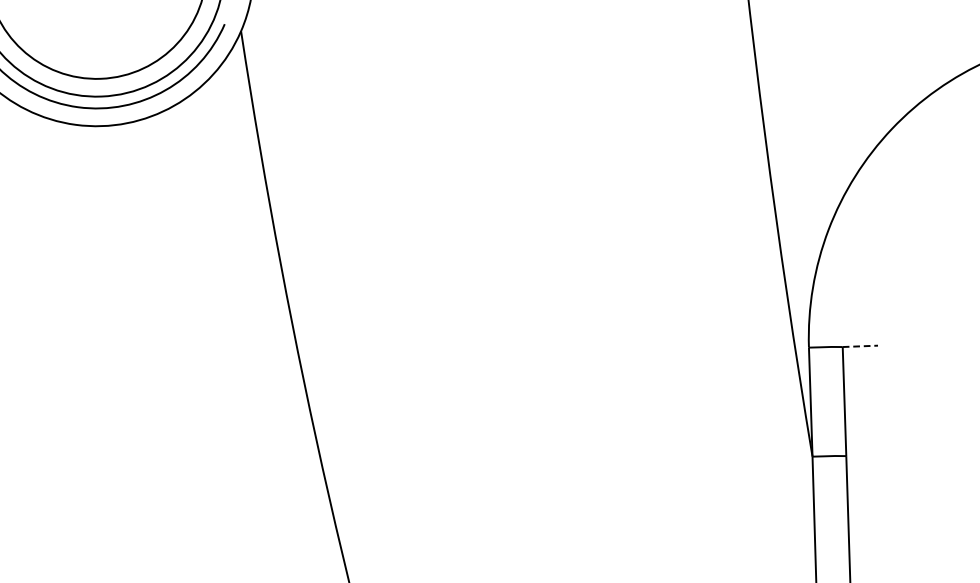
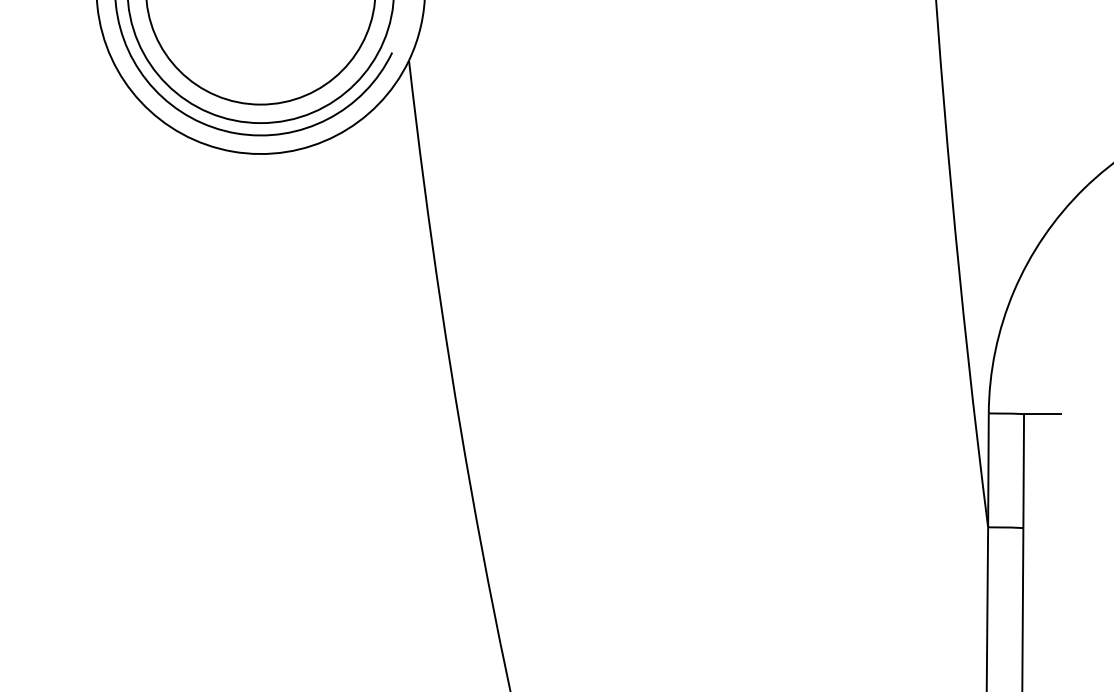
line: (860, 346) -> (1042, 414), dashed -> solid

